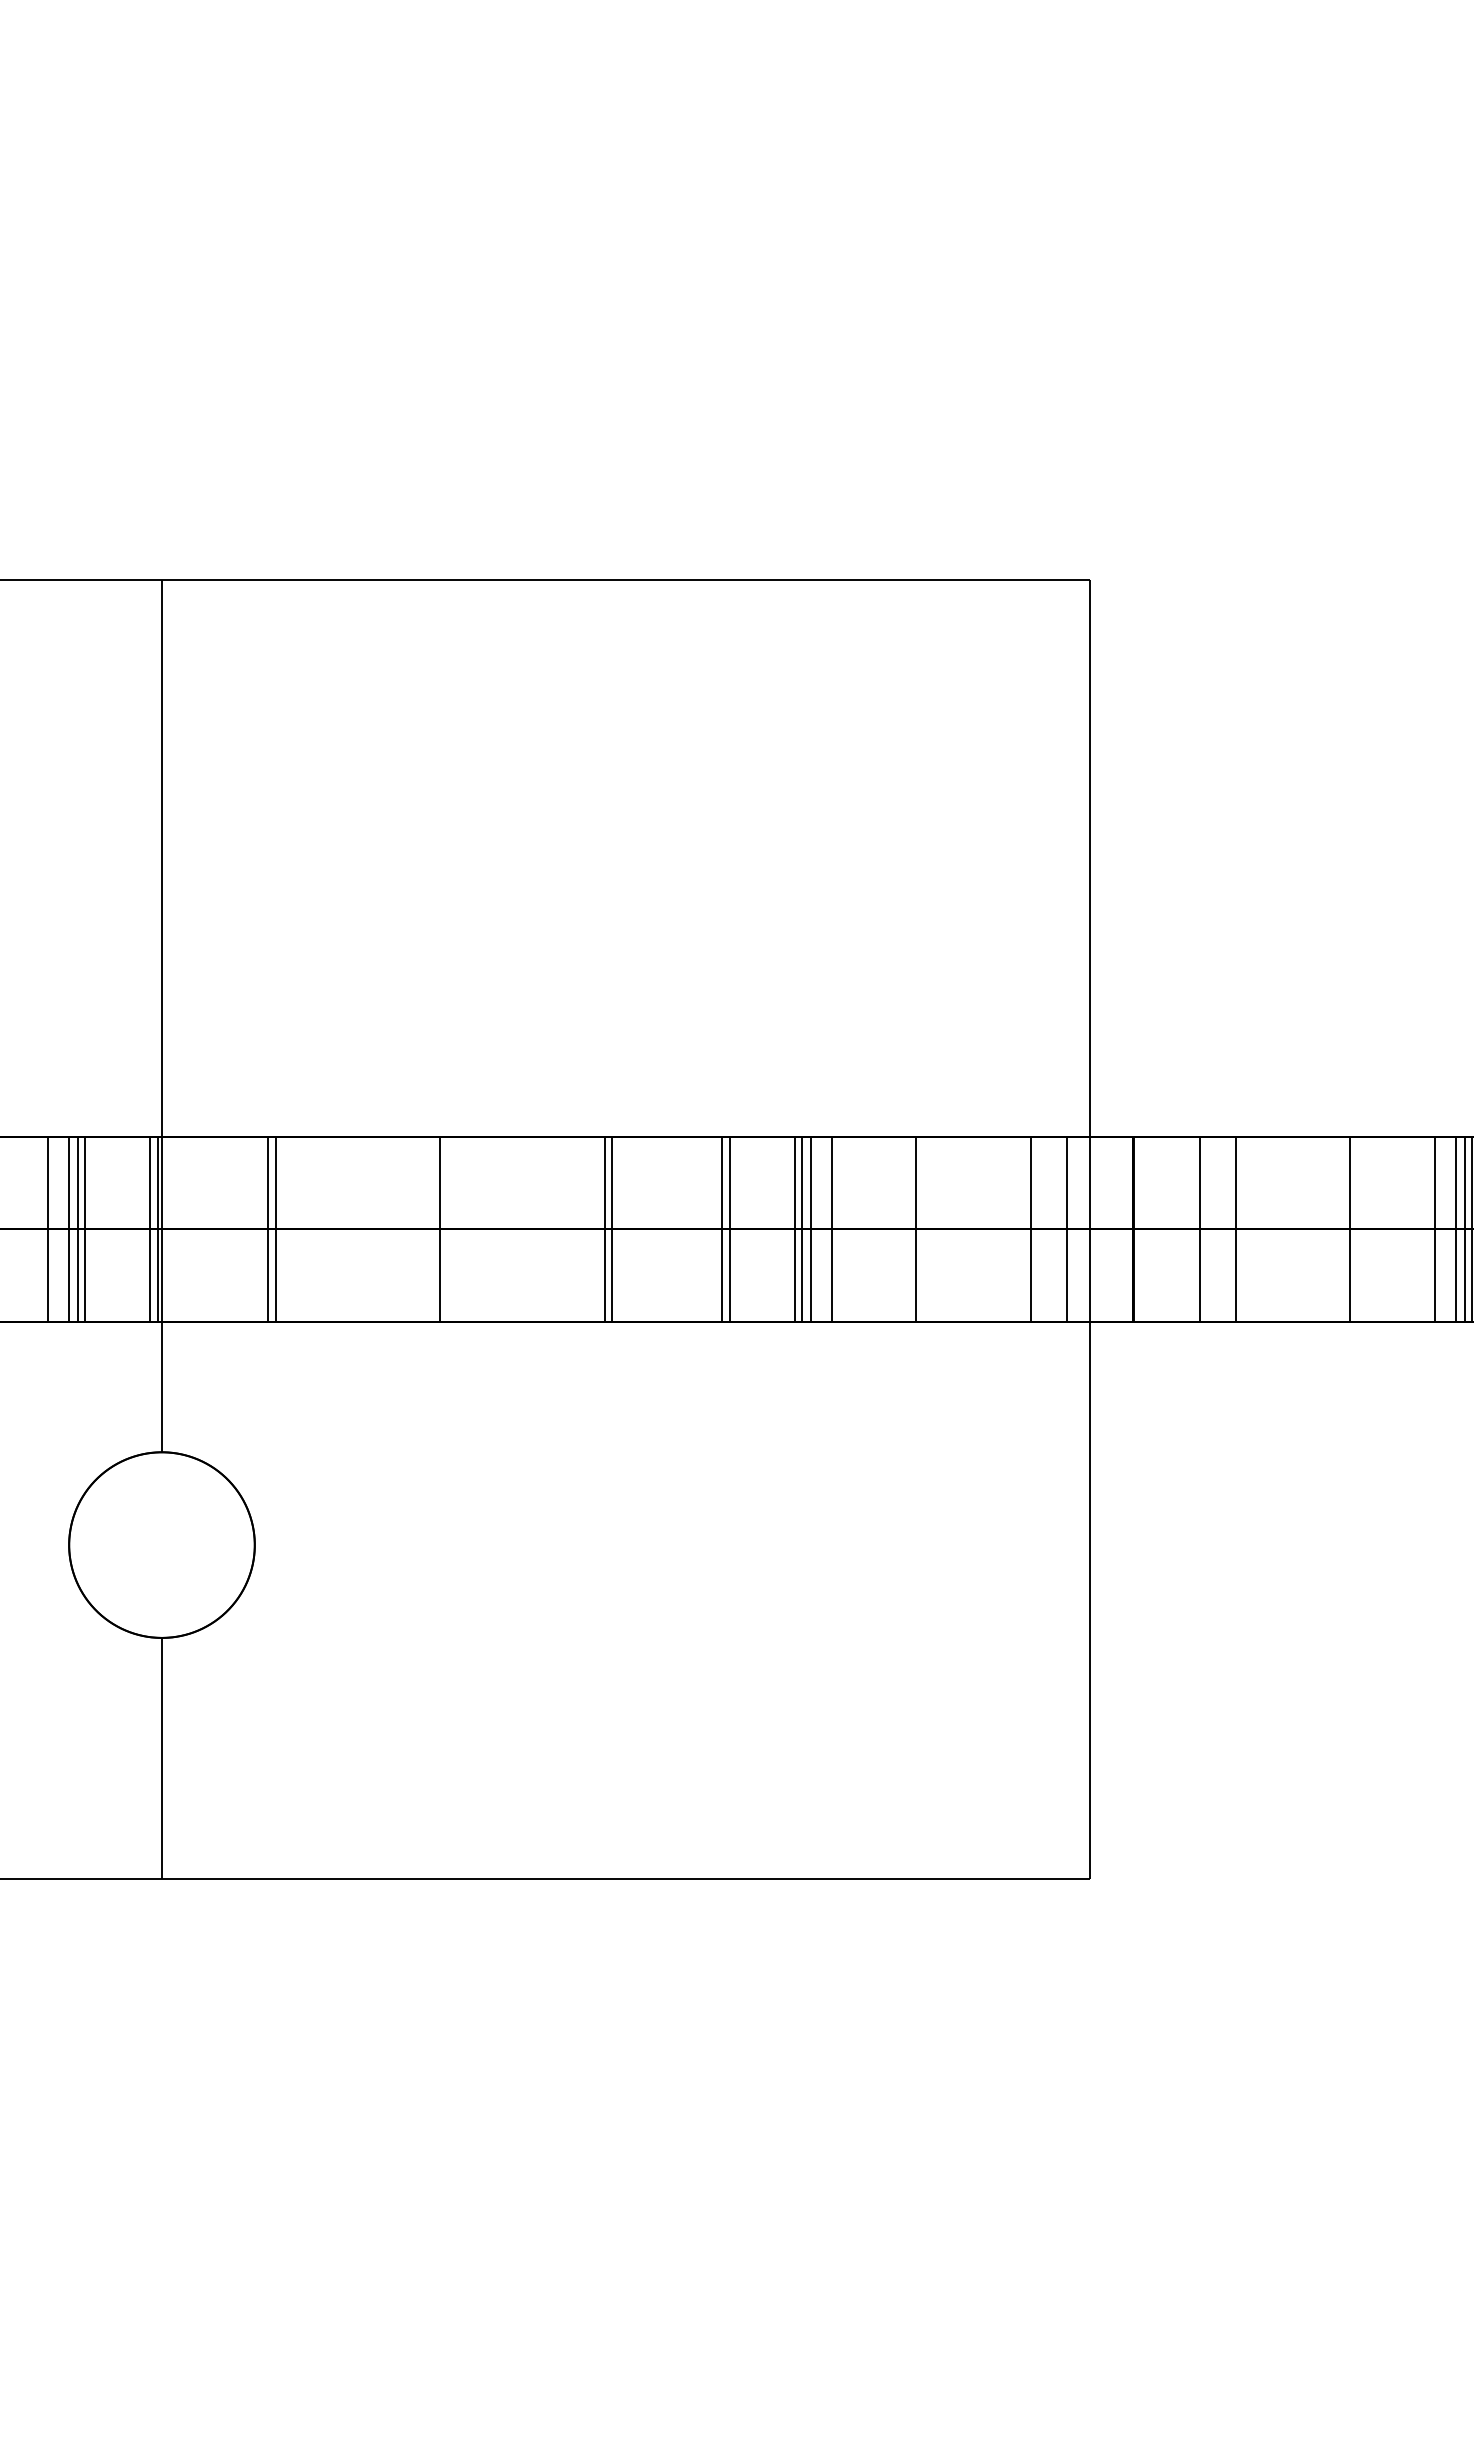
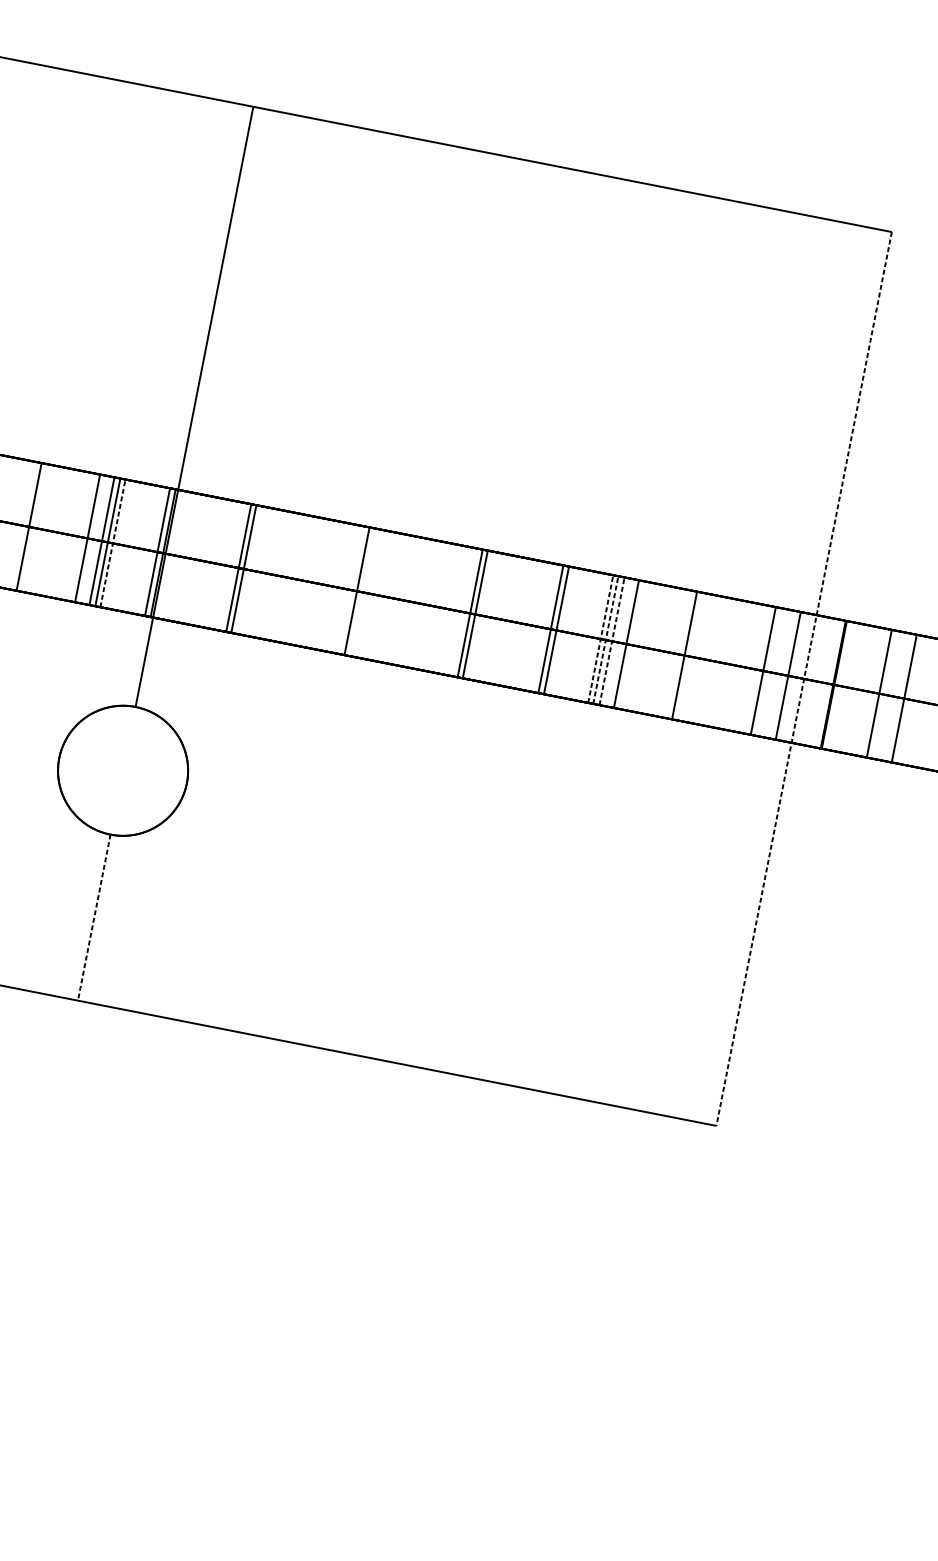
line: (85, 1229) -> (113, 543), solid -> dashed
line: (794, 1229) -> (600, 639), solid -> dashed
line: (801, 1229) -> (605, 640), solid -> dashed
line: (811, 1229) -> (612, 641), solid -> dashed
line: (1090, 1229) -> (804, 679), solid -> dashed
line: (161, 1758) -> (93, 917), solid -> dashed

